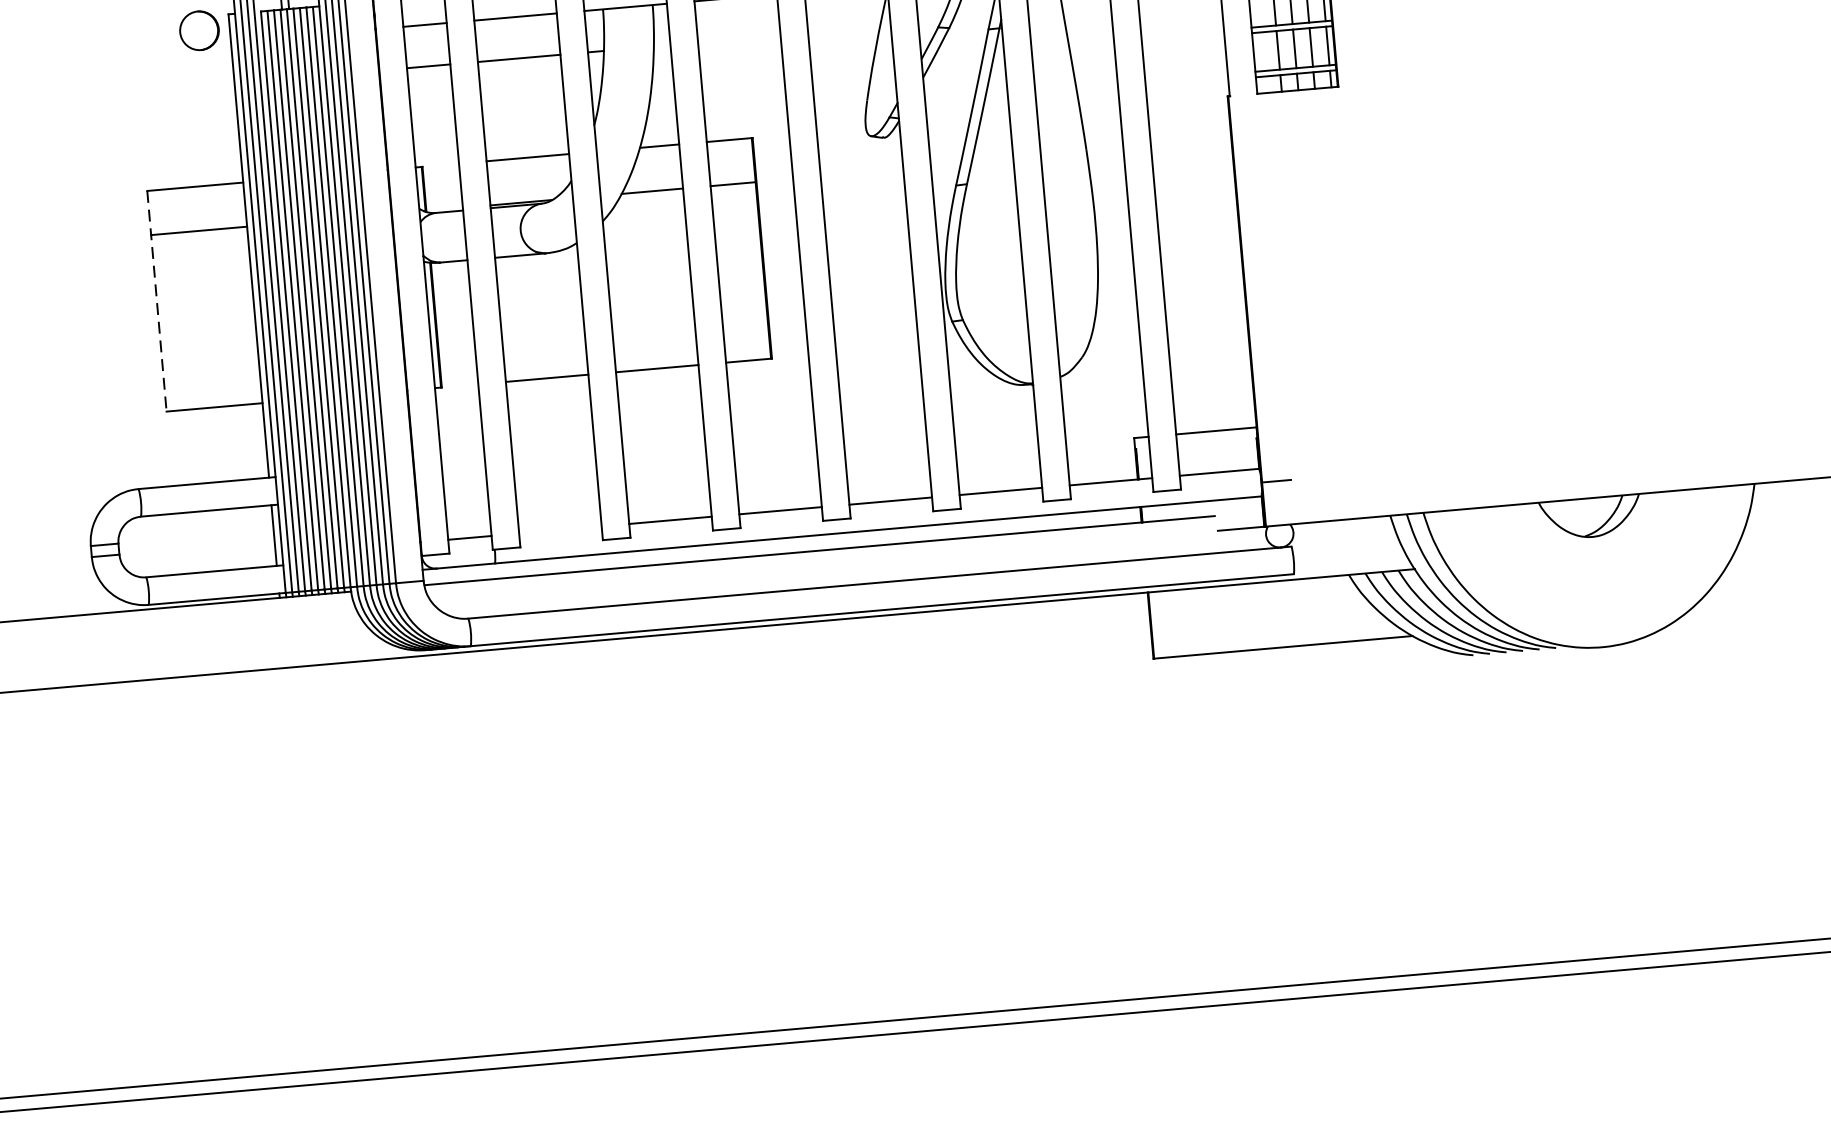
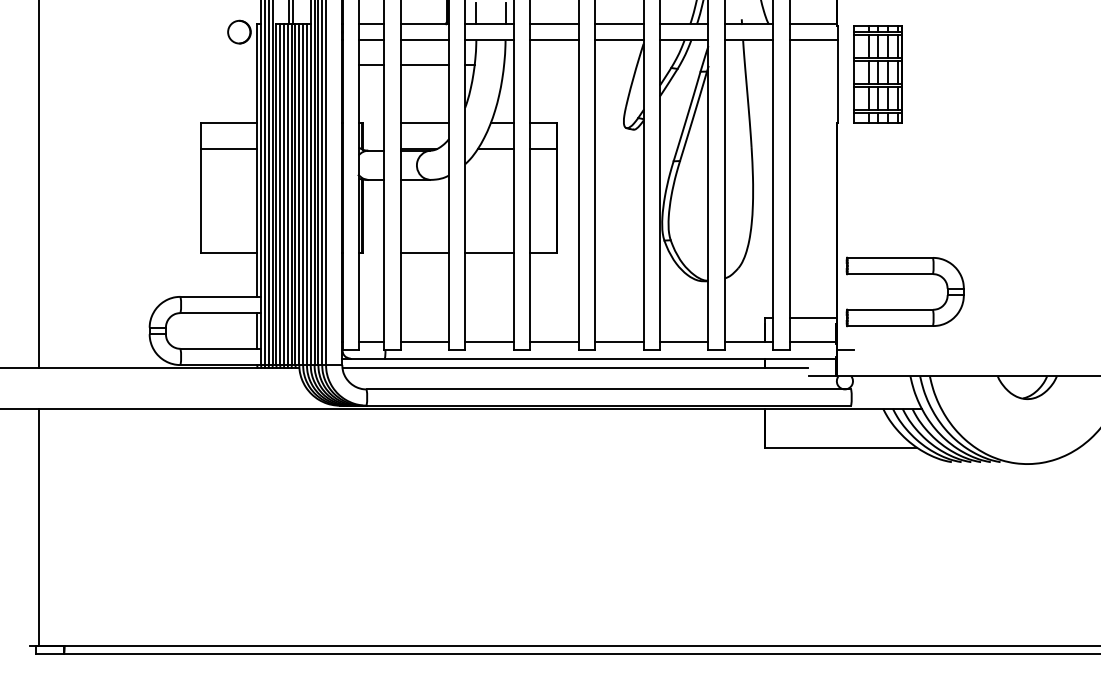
line: (156, 302) -> (200, 188), dashed -> solid
part: (1365, 343) -> (904, 274), added
line: (559, 530) -> (424, 342), added

